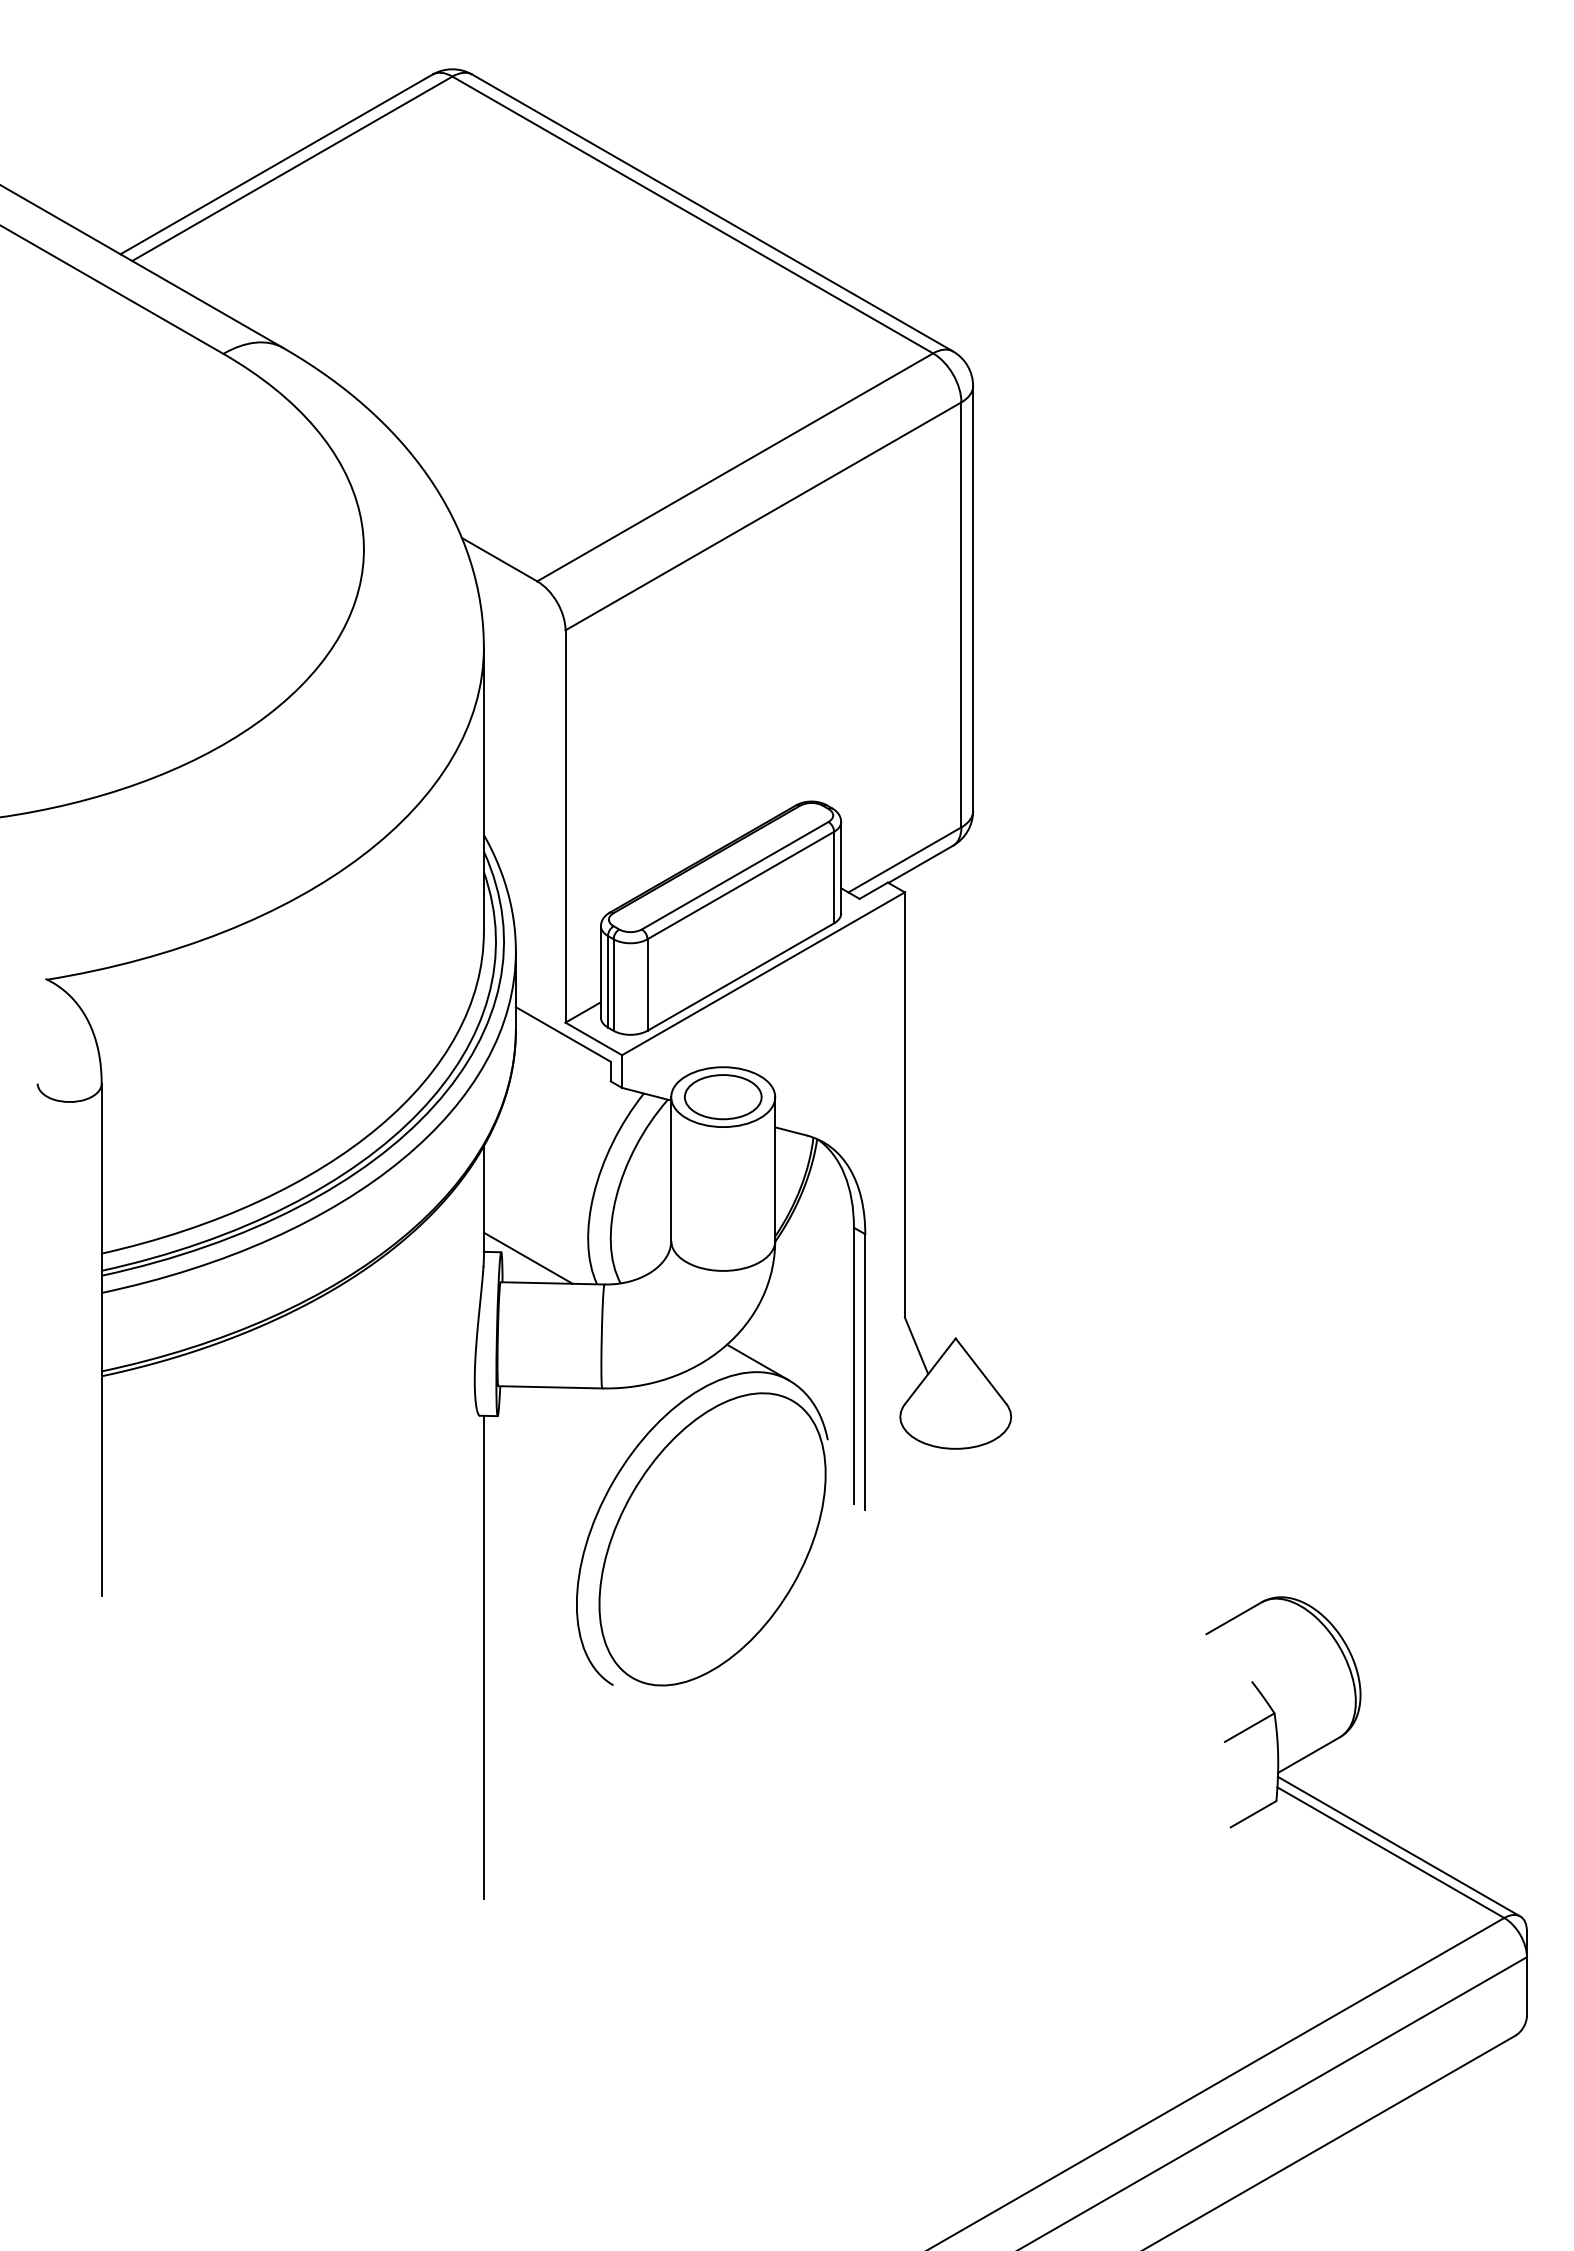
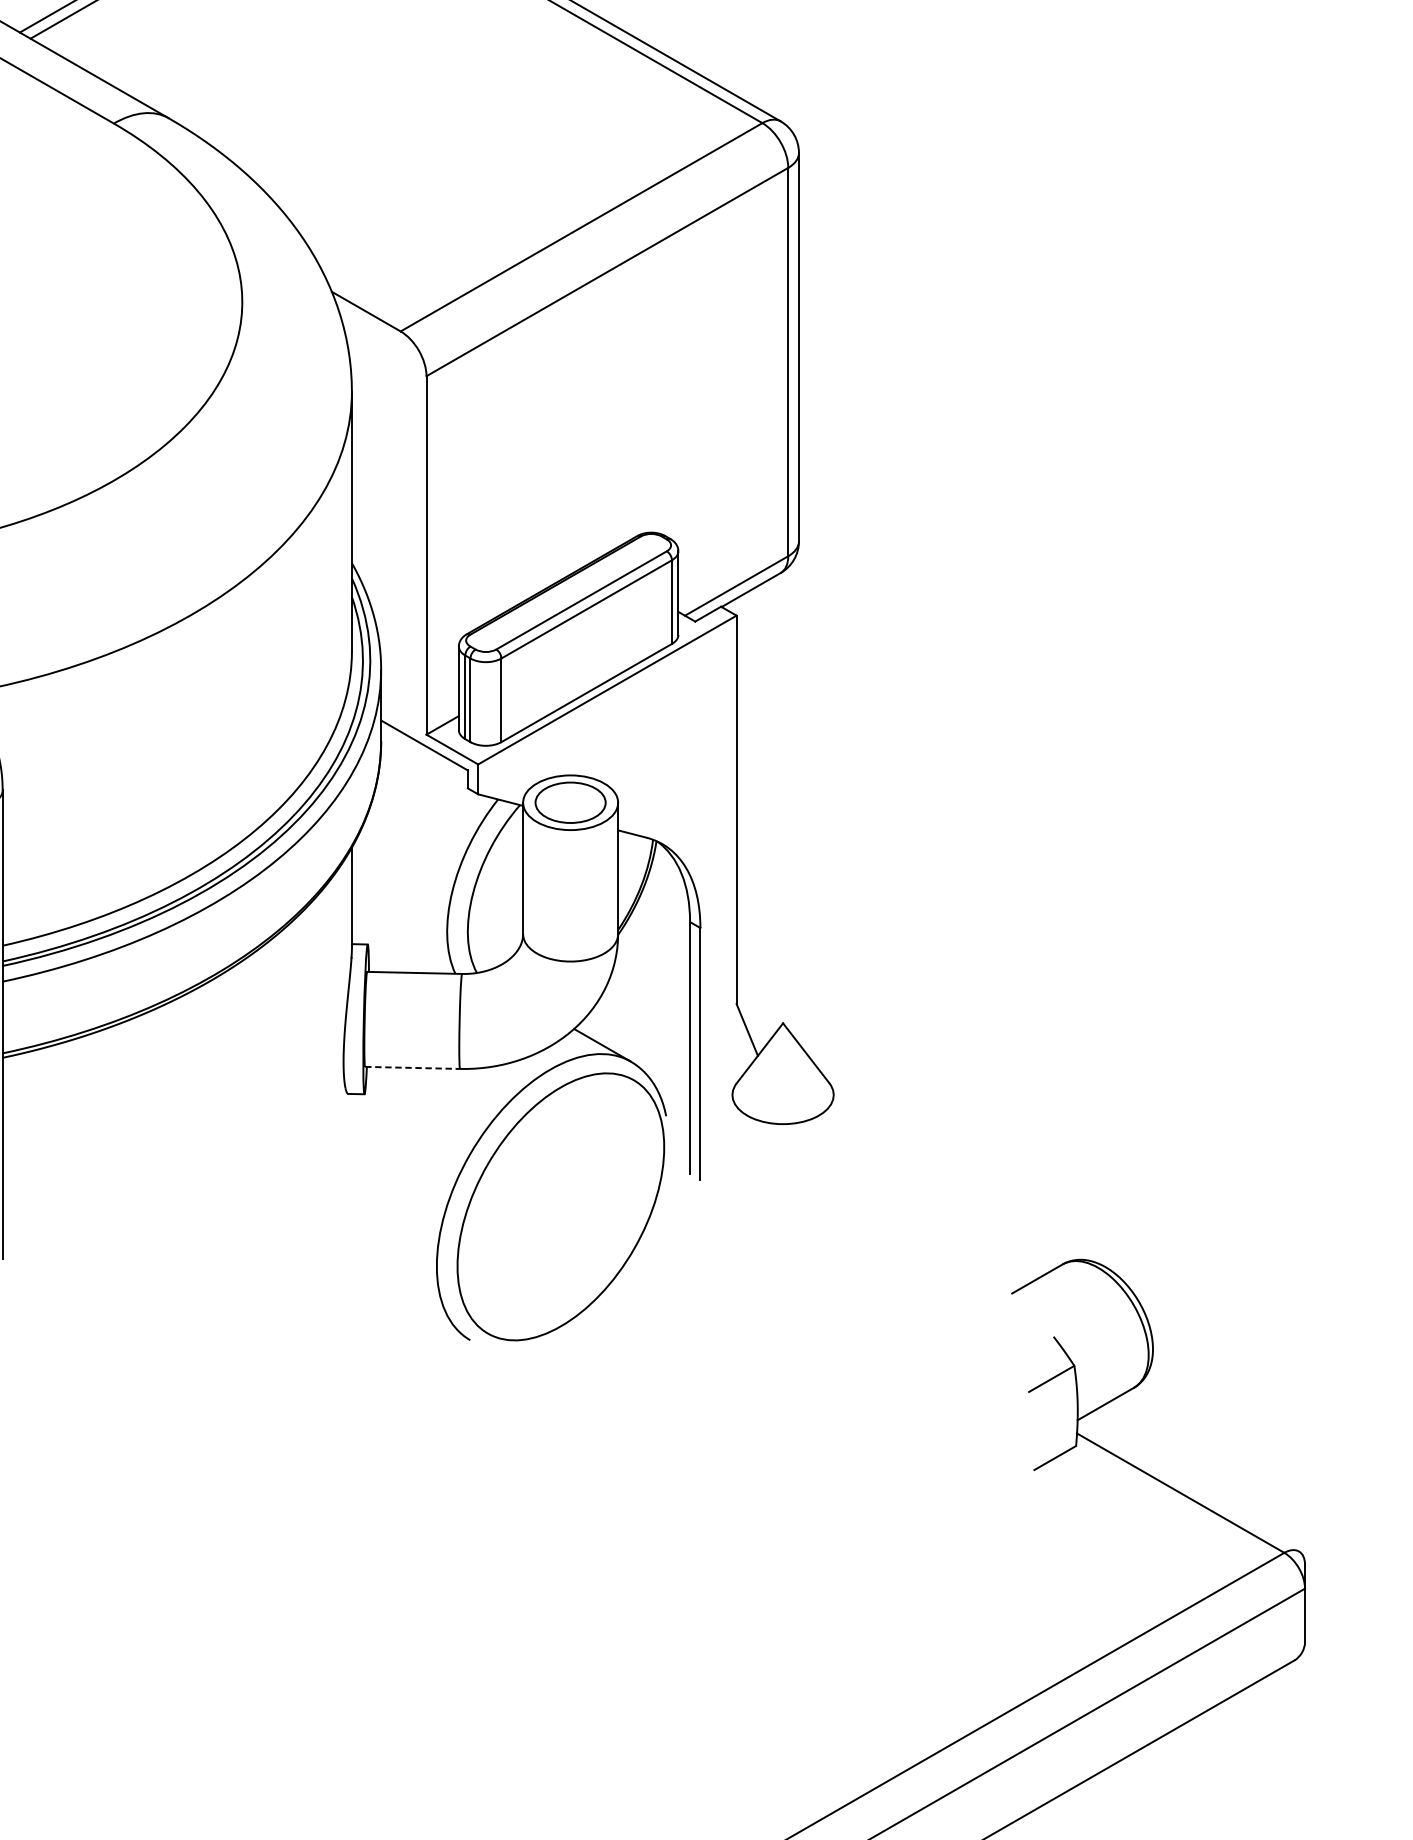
line: (527, 1257) -> (391, 949), removed
line: (550, 1387) -> (412, 1068), solid -> dashed
line: (483, 1657) -> (351, 1314), removed
line: (1398, 1846) -> (1187, 1487), removed

